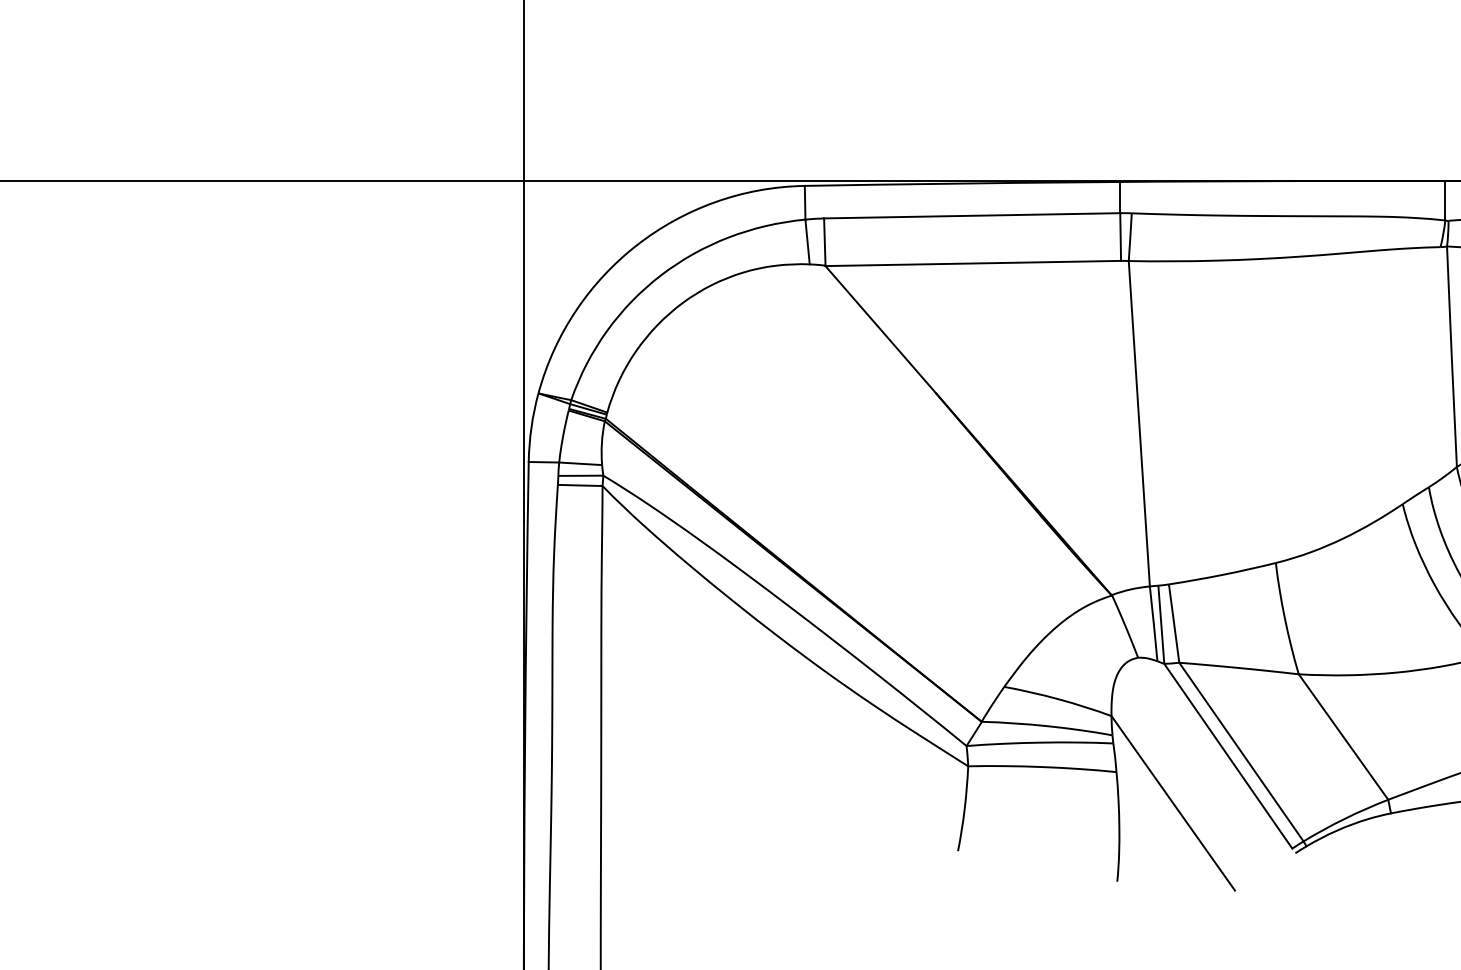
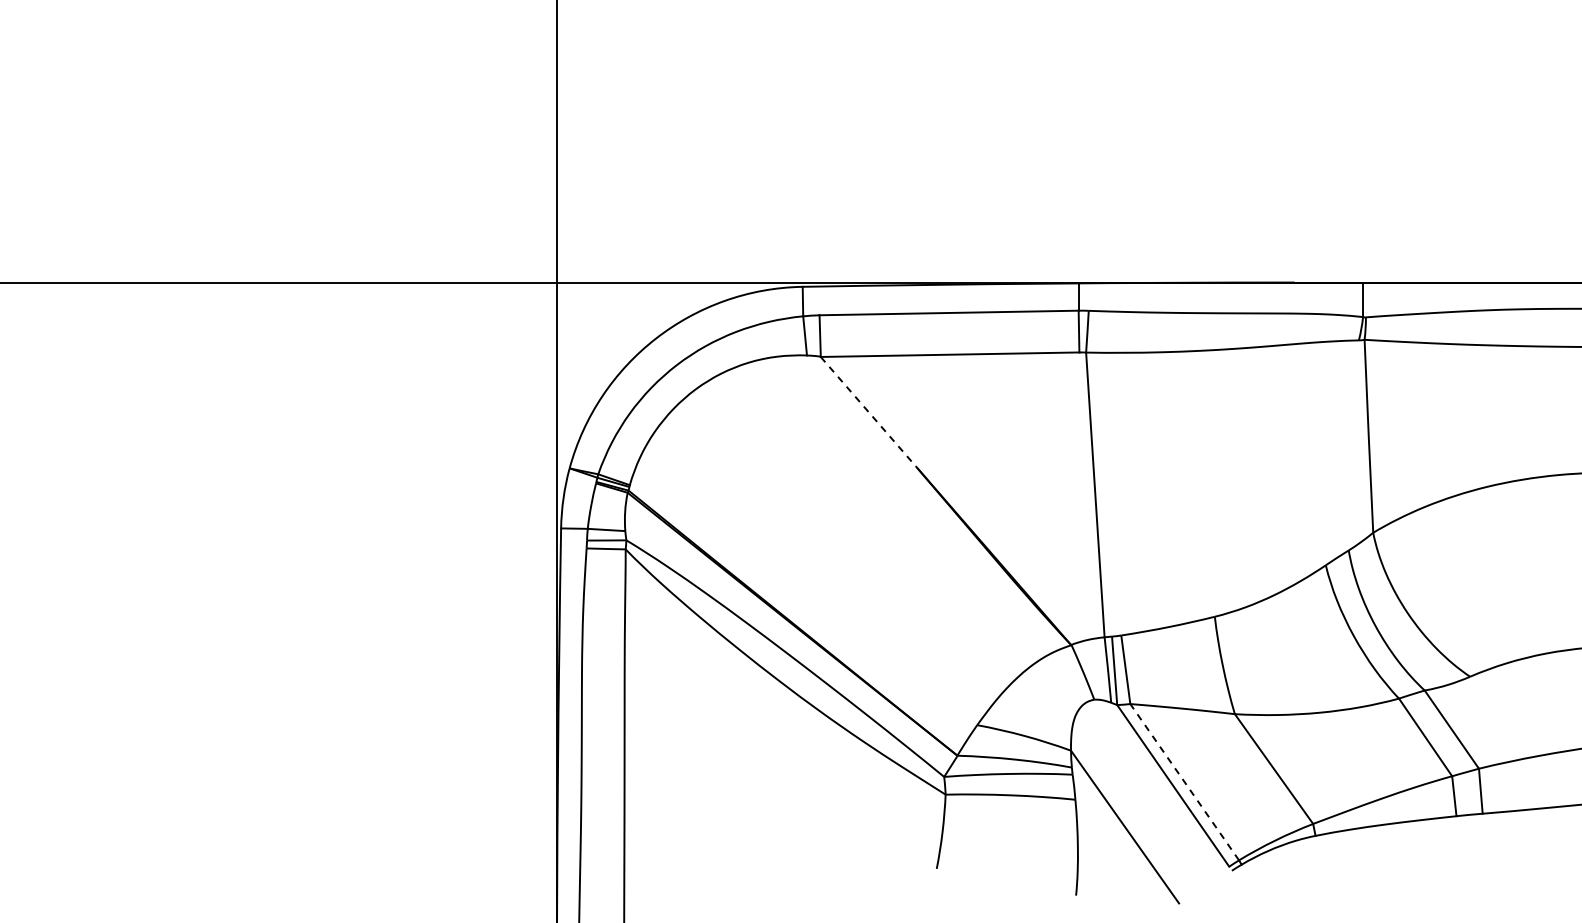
line: (881, 329) -> (869, 412), solid -> dashed
line: (1241, 751) -> (1184, 781), solid -> dashed

